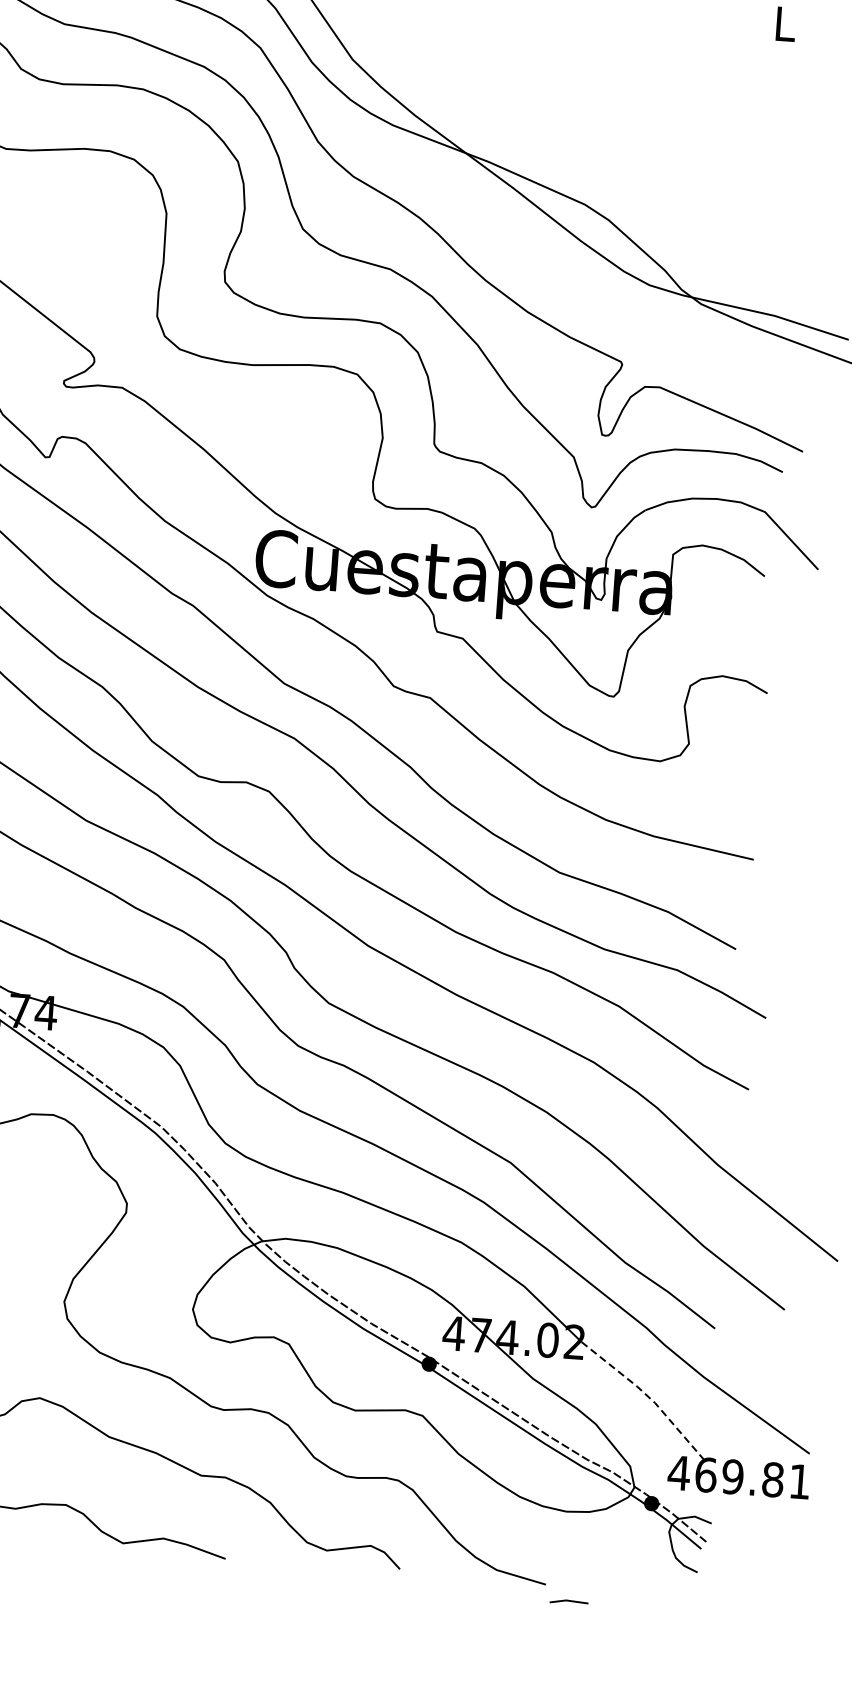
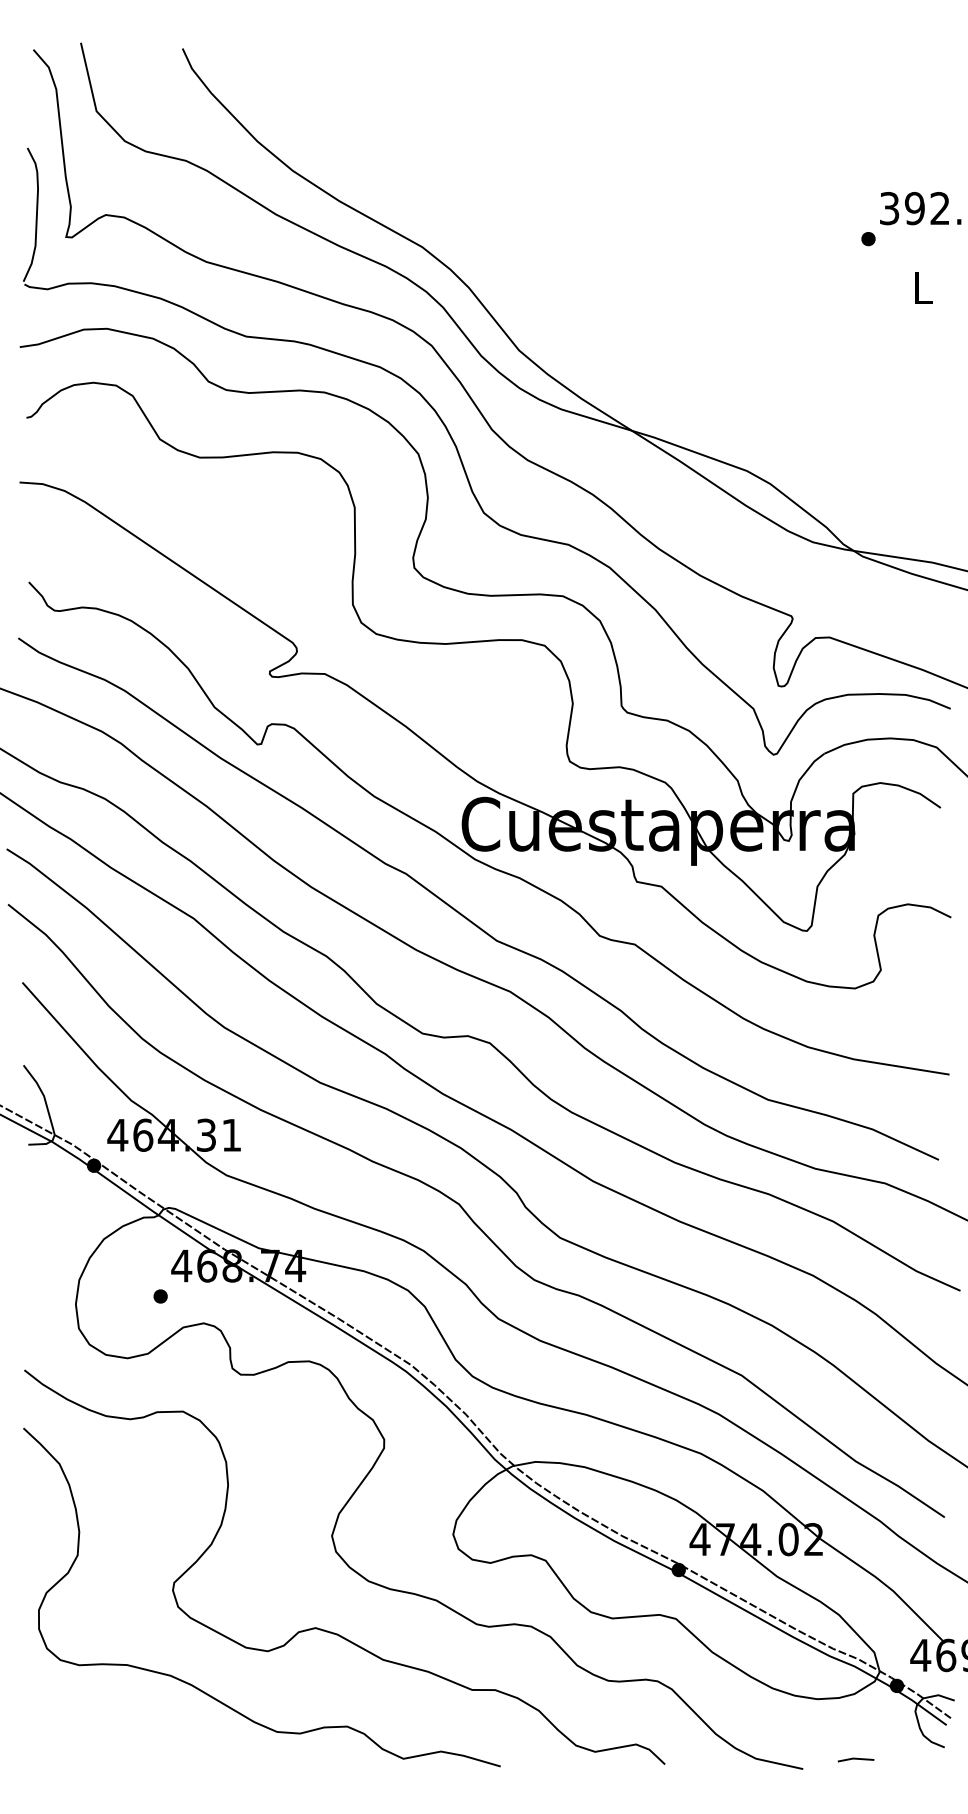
line: (648, 1396) -> (886, 1585), dashed -> solid
line: (568, 1601) -> (855, 1759), moved

